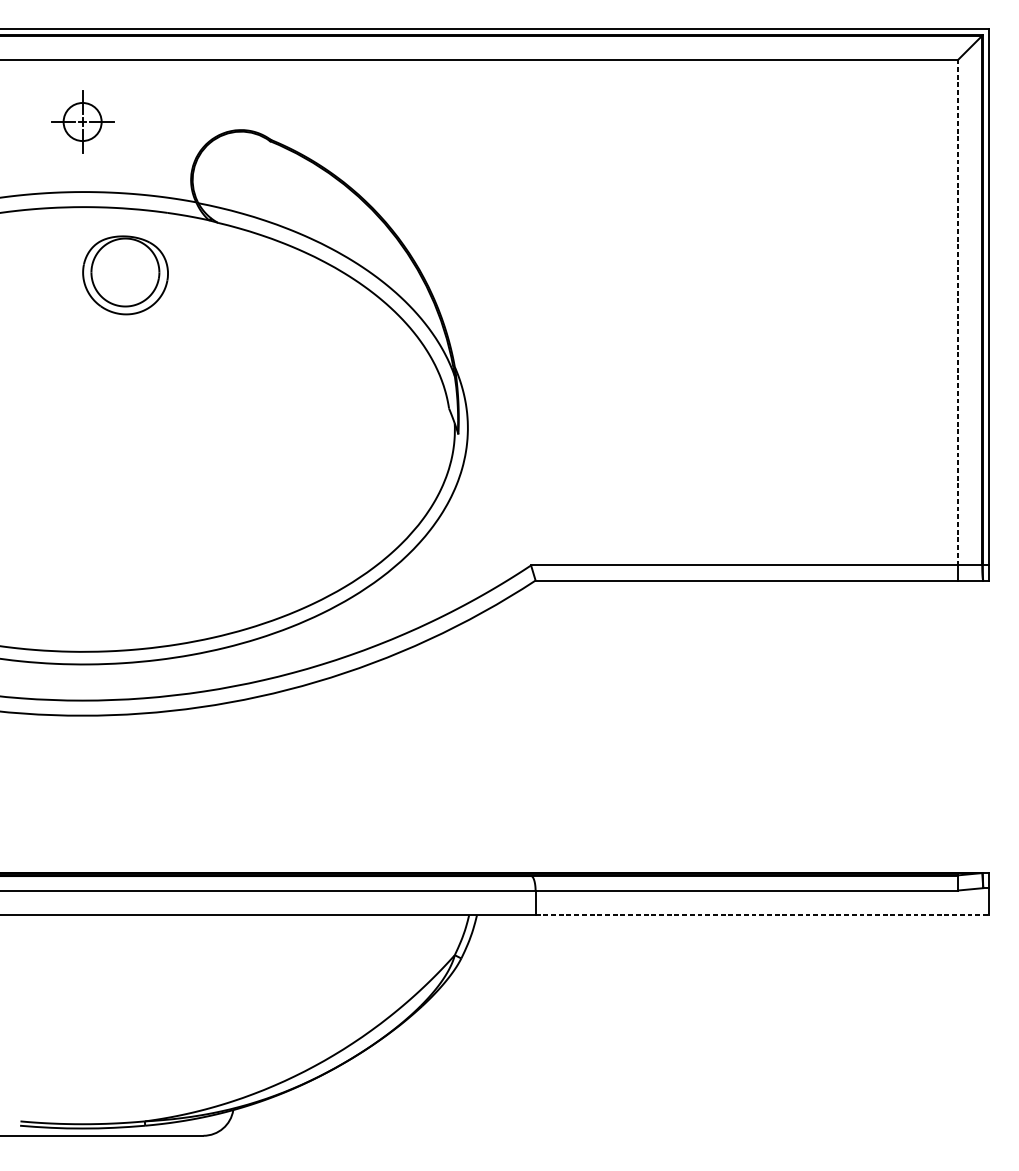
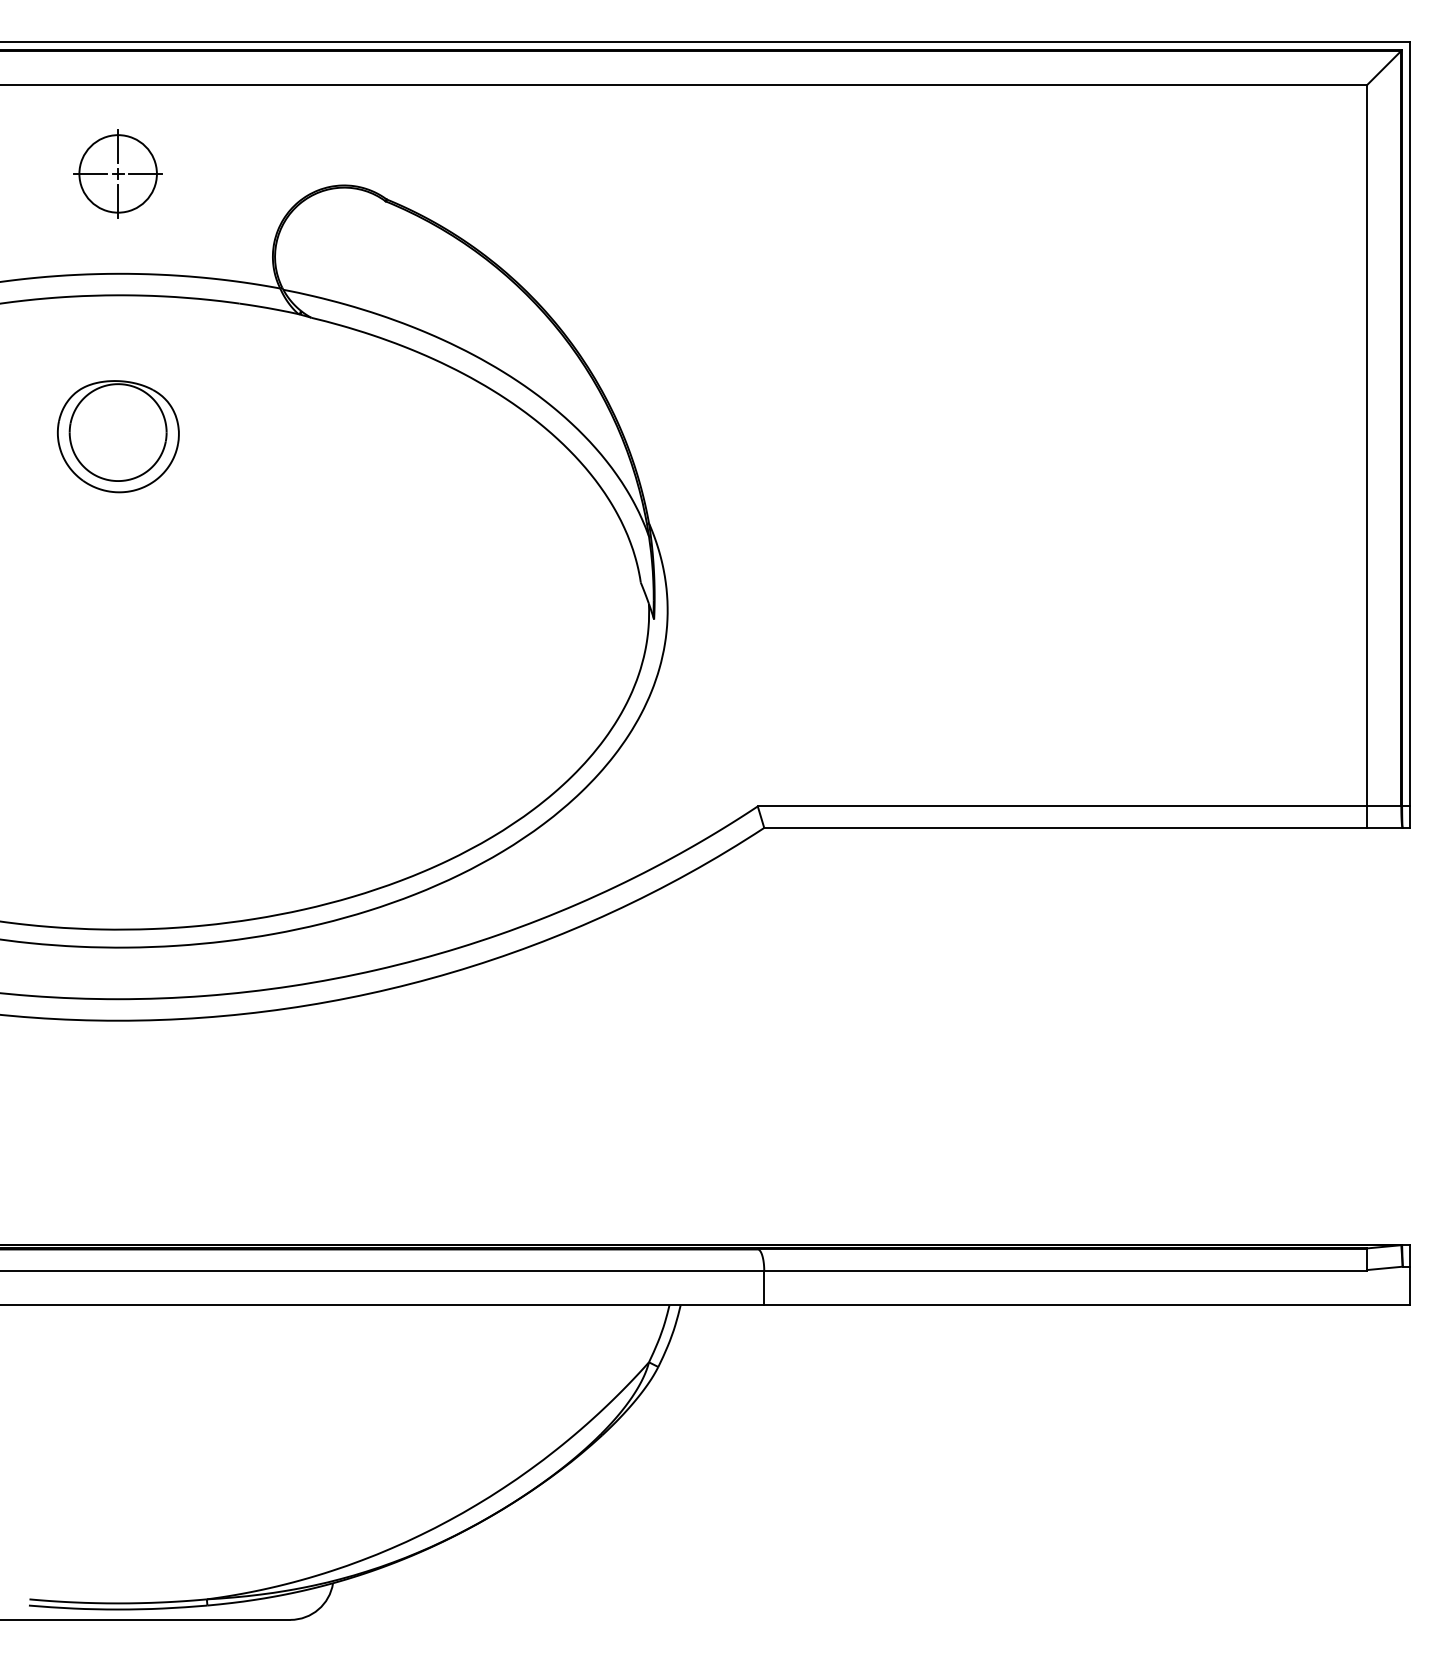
circle: (82, 121) -> (117, 173), size x1.43
part: (125, 275) -> (118, 436), moved
line: (958, 312) -> (1367, 445), dashed -> solid
line: (762, 915) -> (1087, 1305), dashed -> solid

